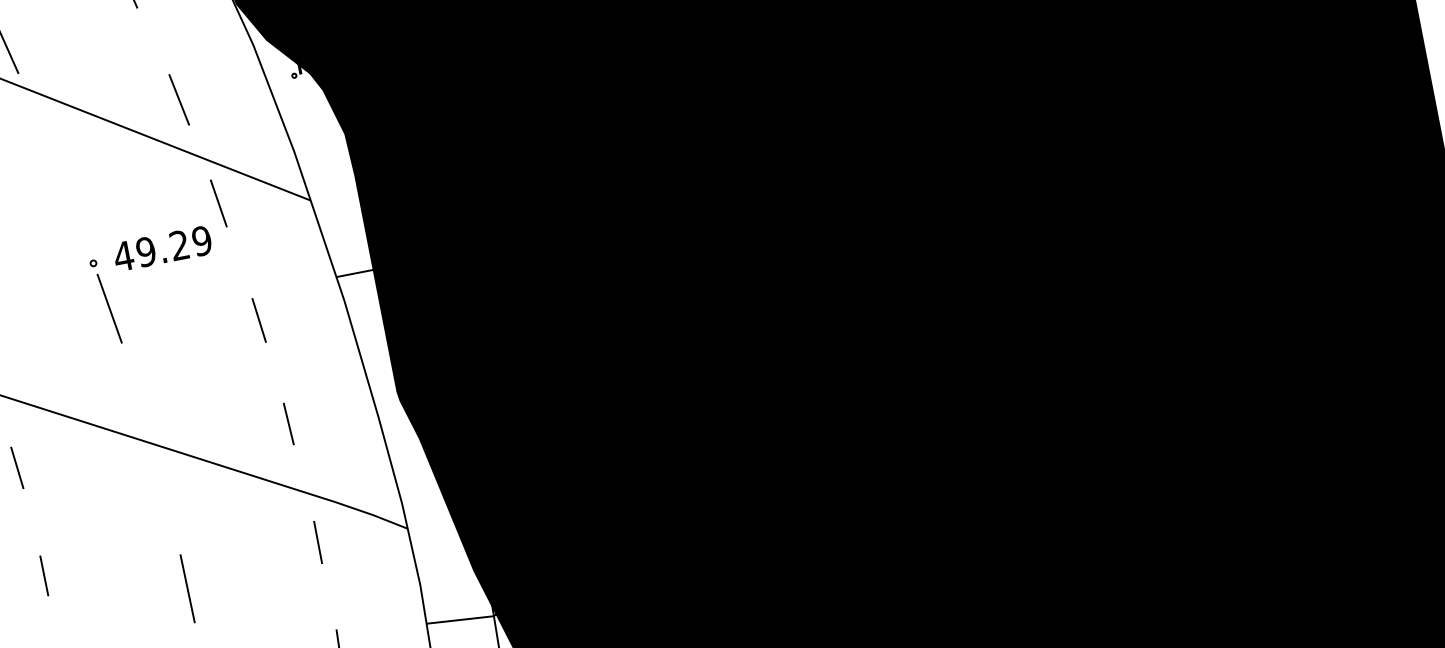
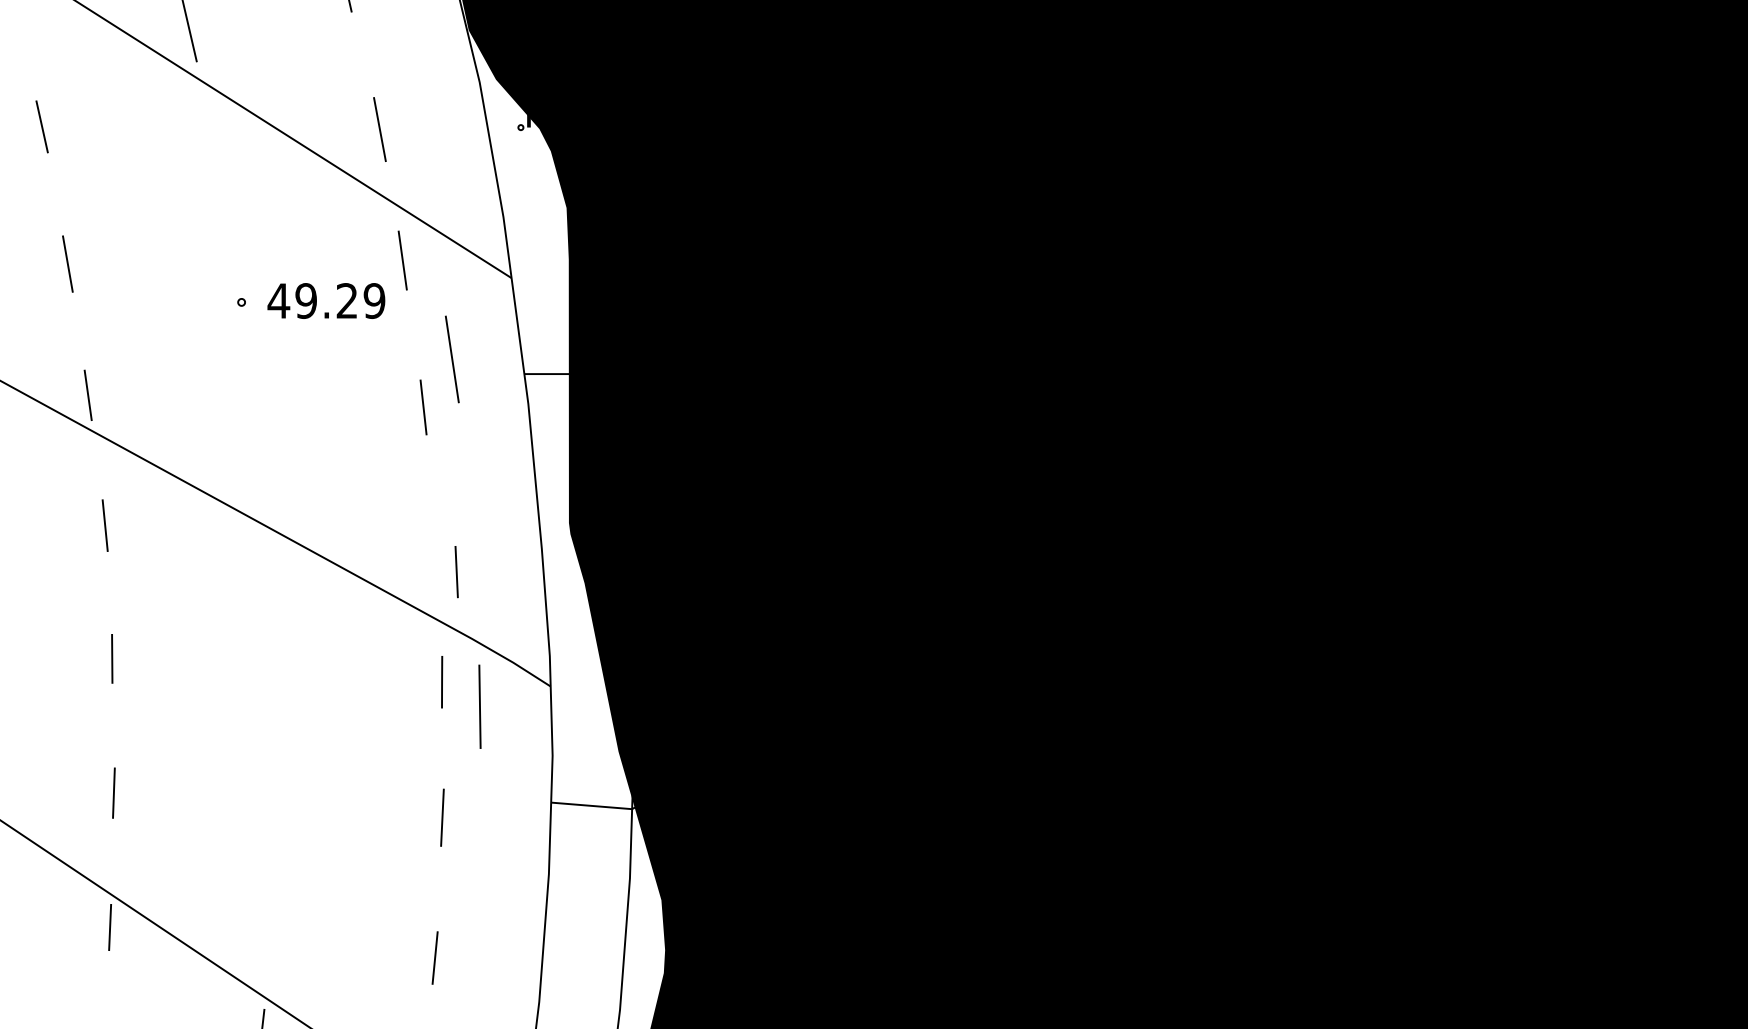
line: (109, 308) -> (451, 359), moved
line: (288, 424) -> (456, 572), moved
line: (187, 588) -> (479, 706), moved

